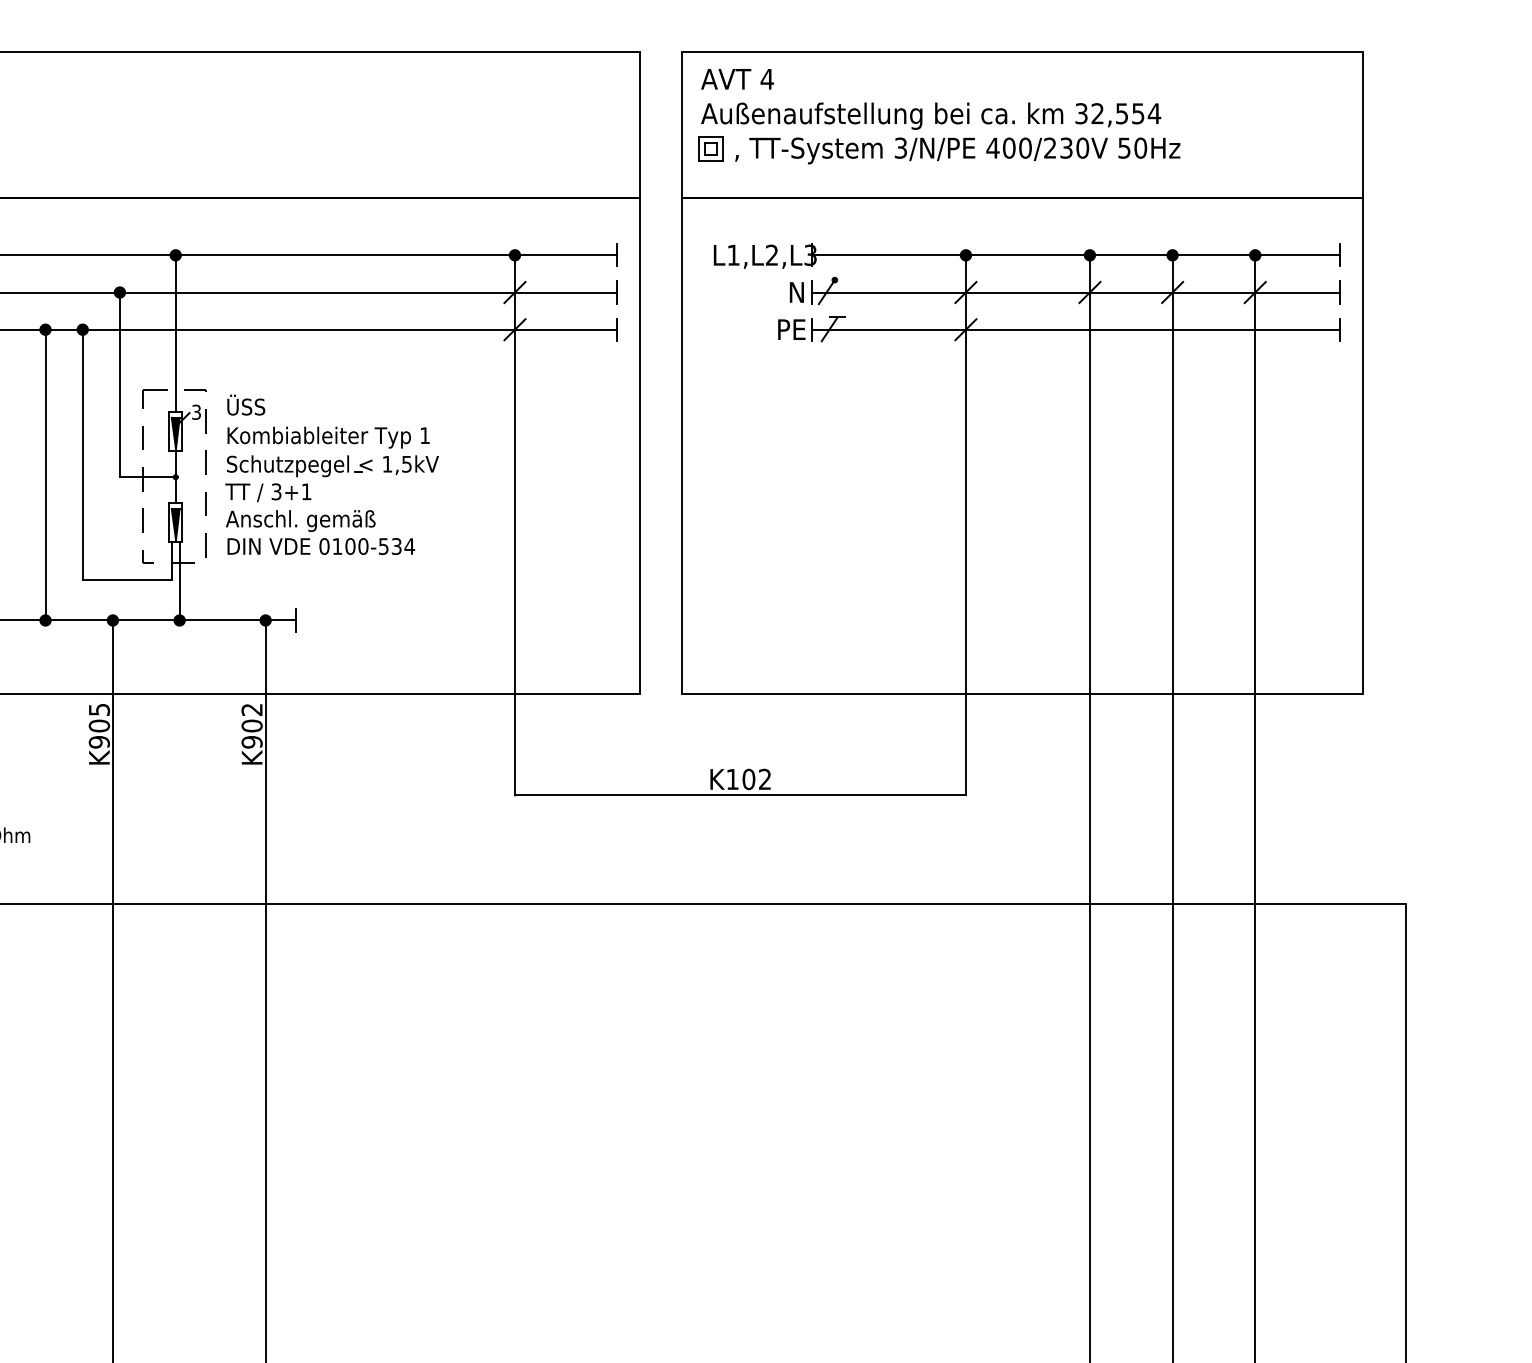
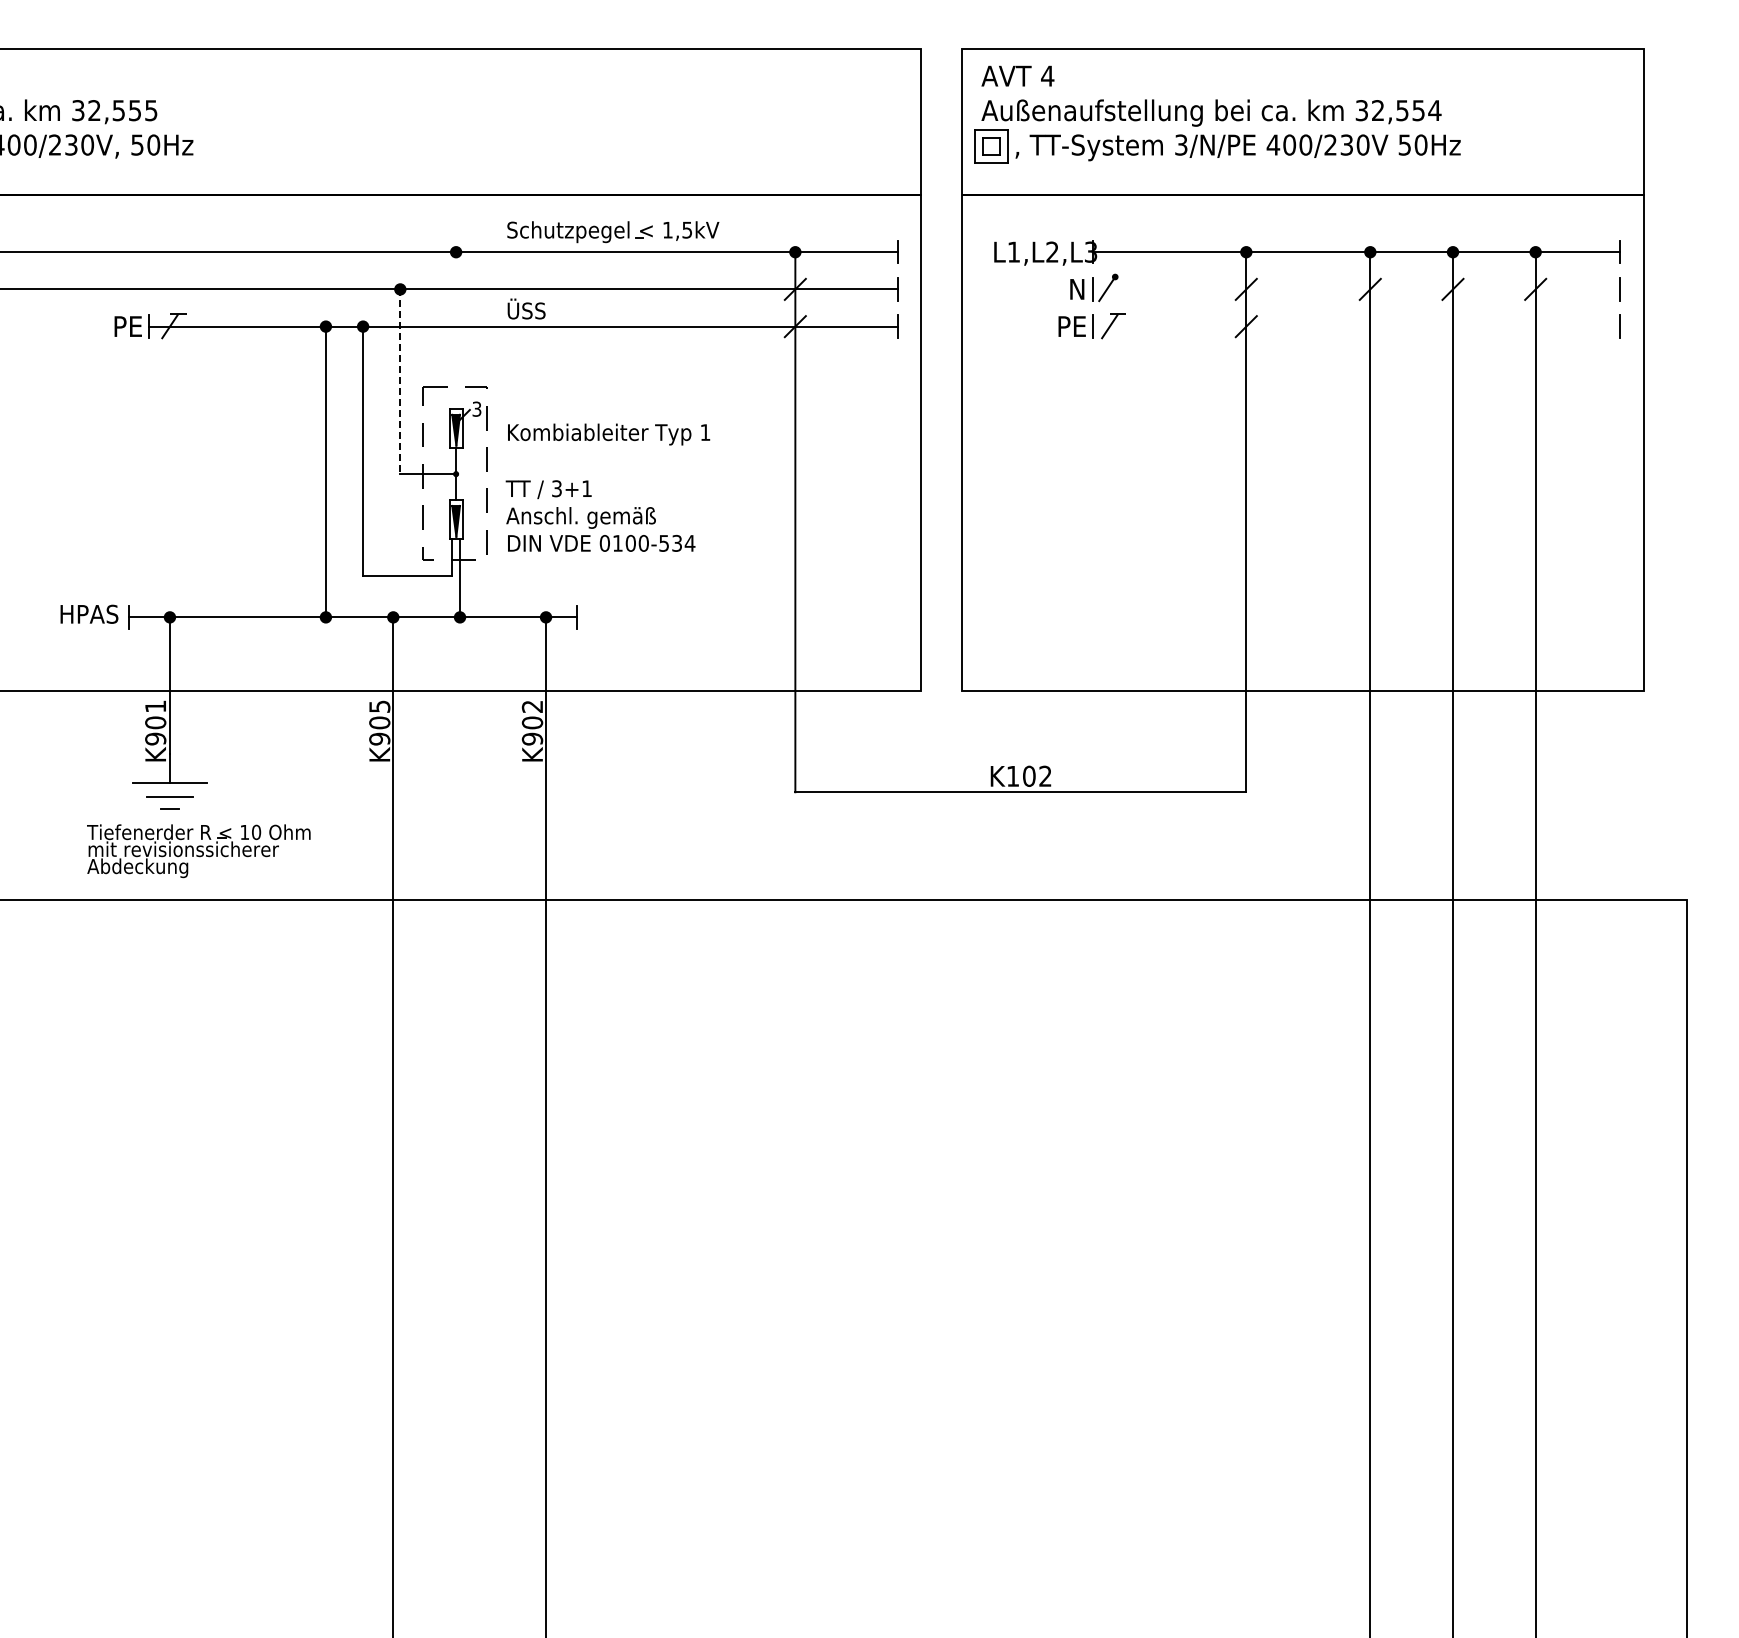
part: (710, 148) -> (990, 145), size x1.4
line: (1076, 292) -> (1356, 289), removed
line: (1076, 329) -> (1356, 326), removed
line: (176, 333) -> (456, 330), removed
line: (120, 385) -> (400, 382), solid -> dashed
text: (246, 404) -> (526, 308), moved
part: (333, 466) -> (613, 232), moved

